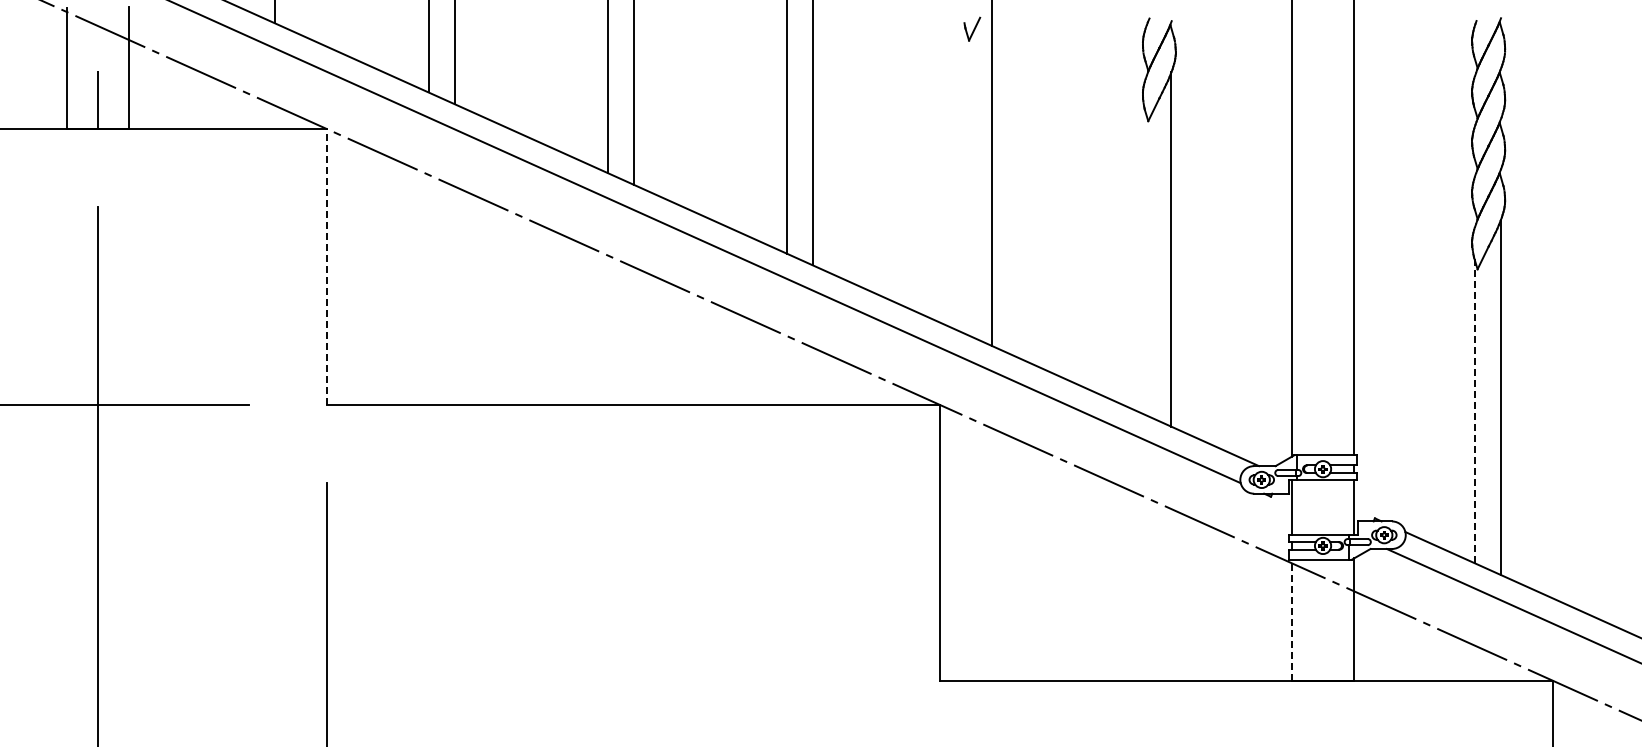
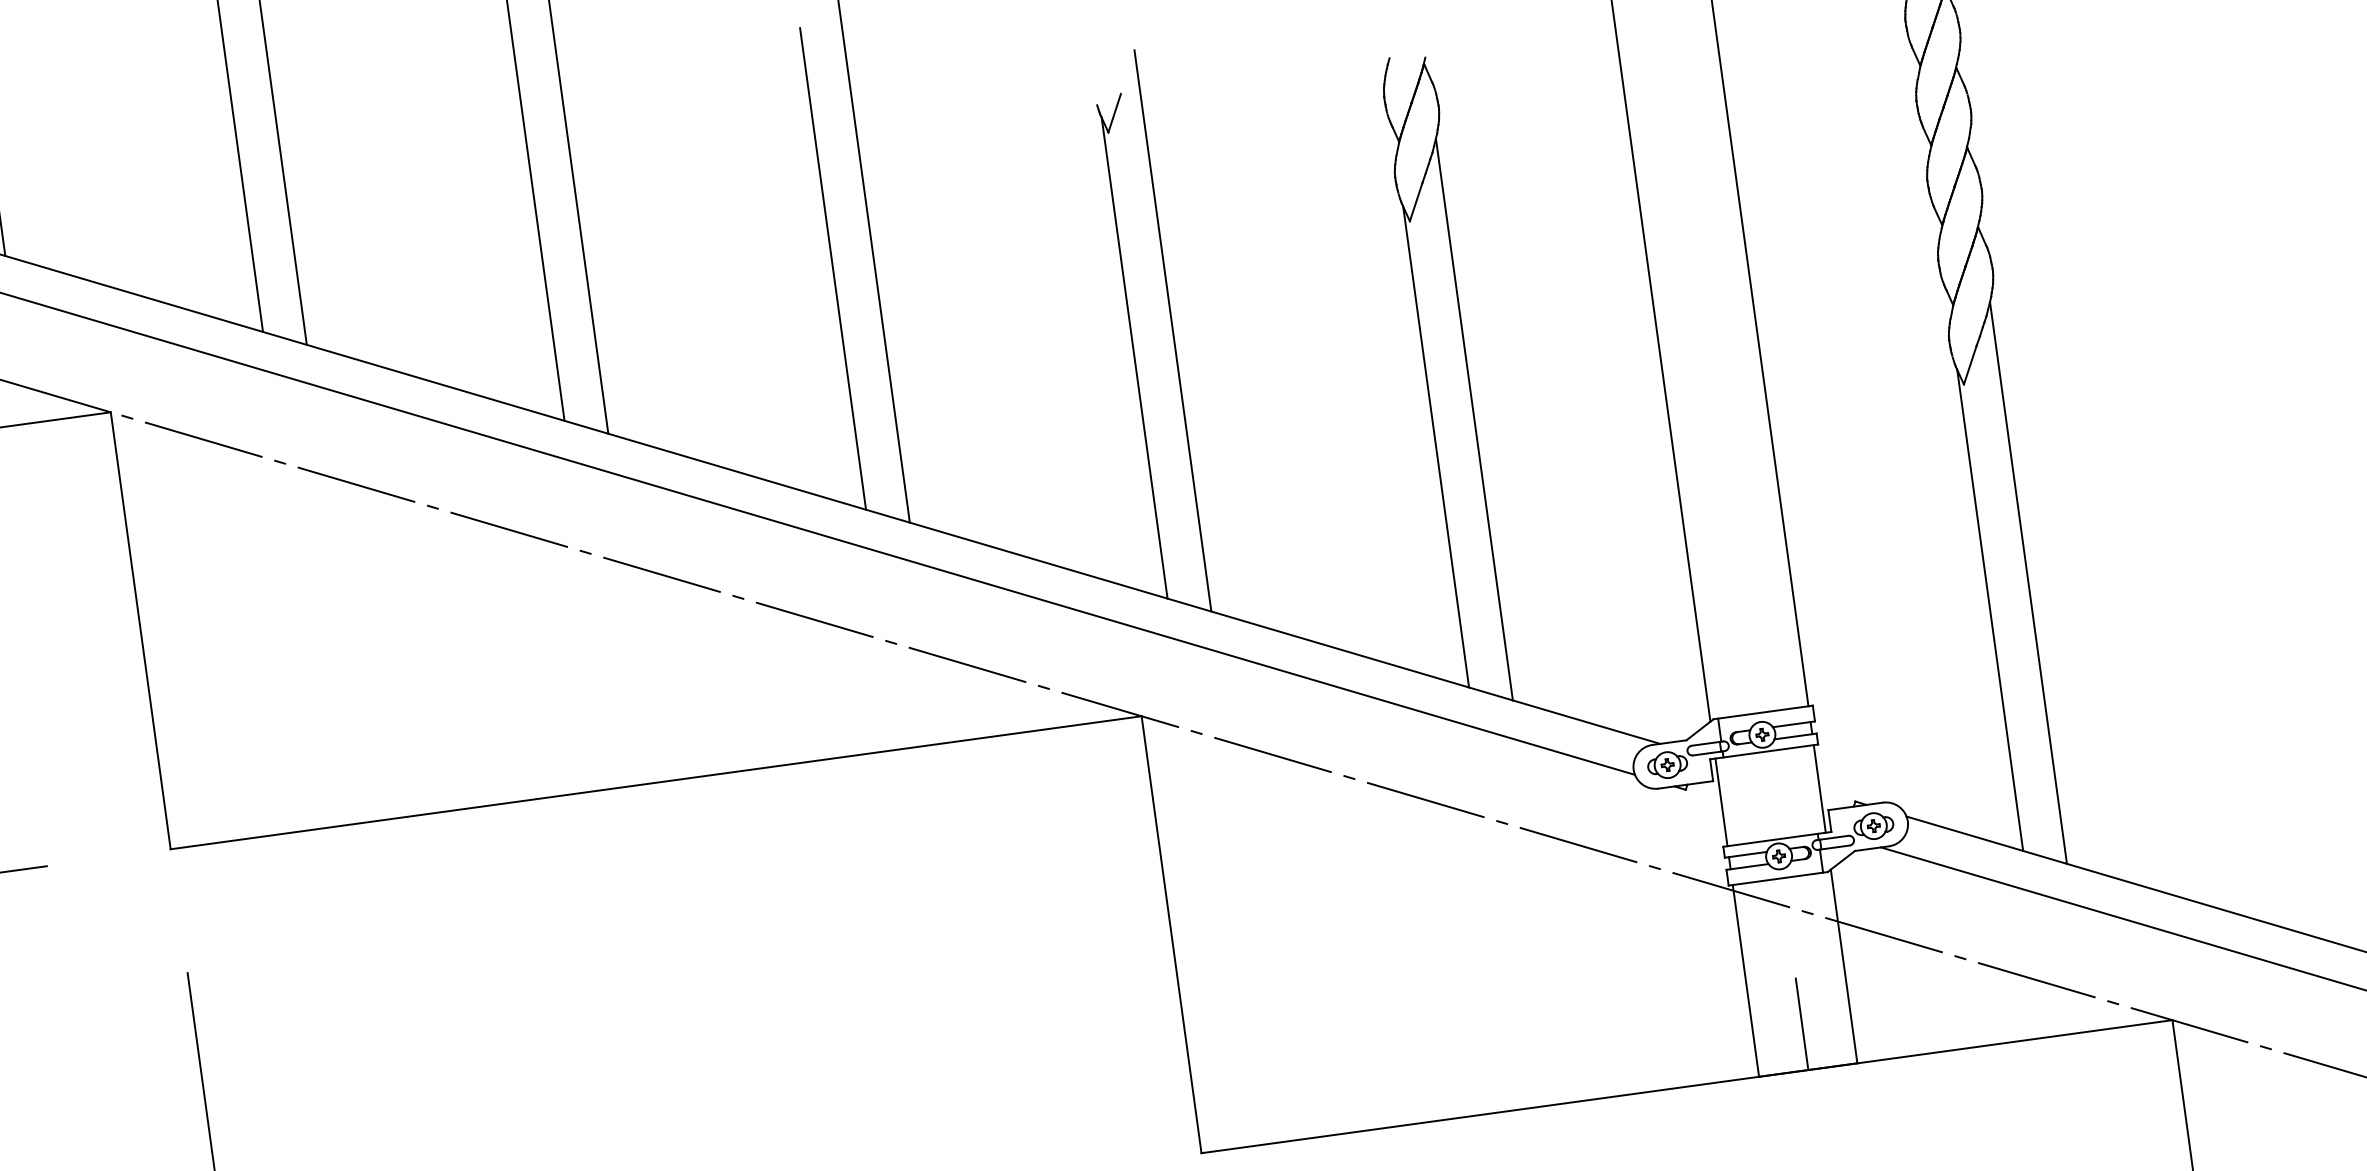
line: (966, 182) -> (1135, 357), added
line: (1145, 262) -> (1436, 445), added
line: (327, 267) -> (140, 631), dashed -> solid
line: (1474, 410) -> (1989, 608), dashed -> solid
line: (1291, 620) -> (1745, 981), dashed -> solid
line: (1323, 651) -> (1802, 1023), added

